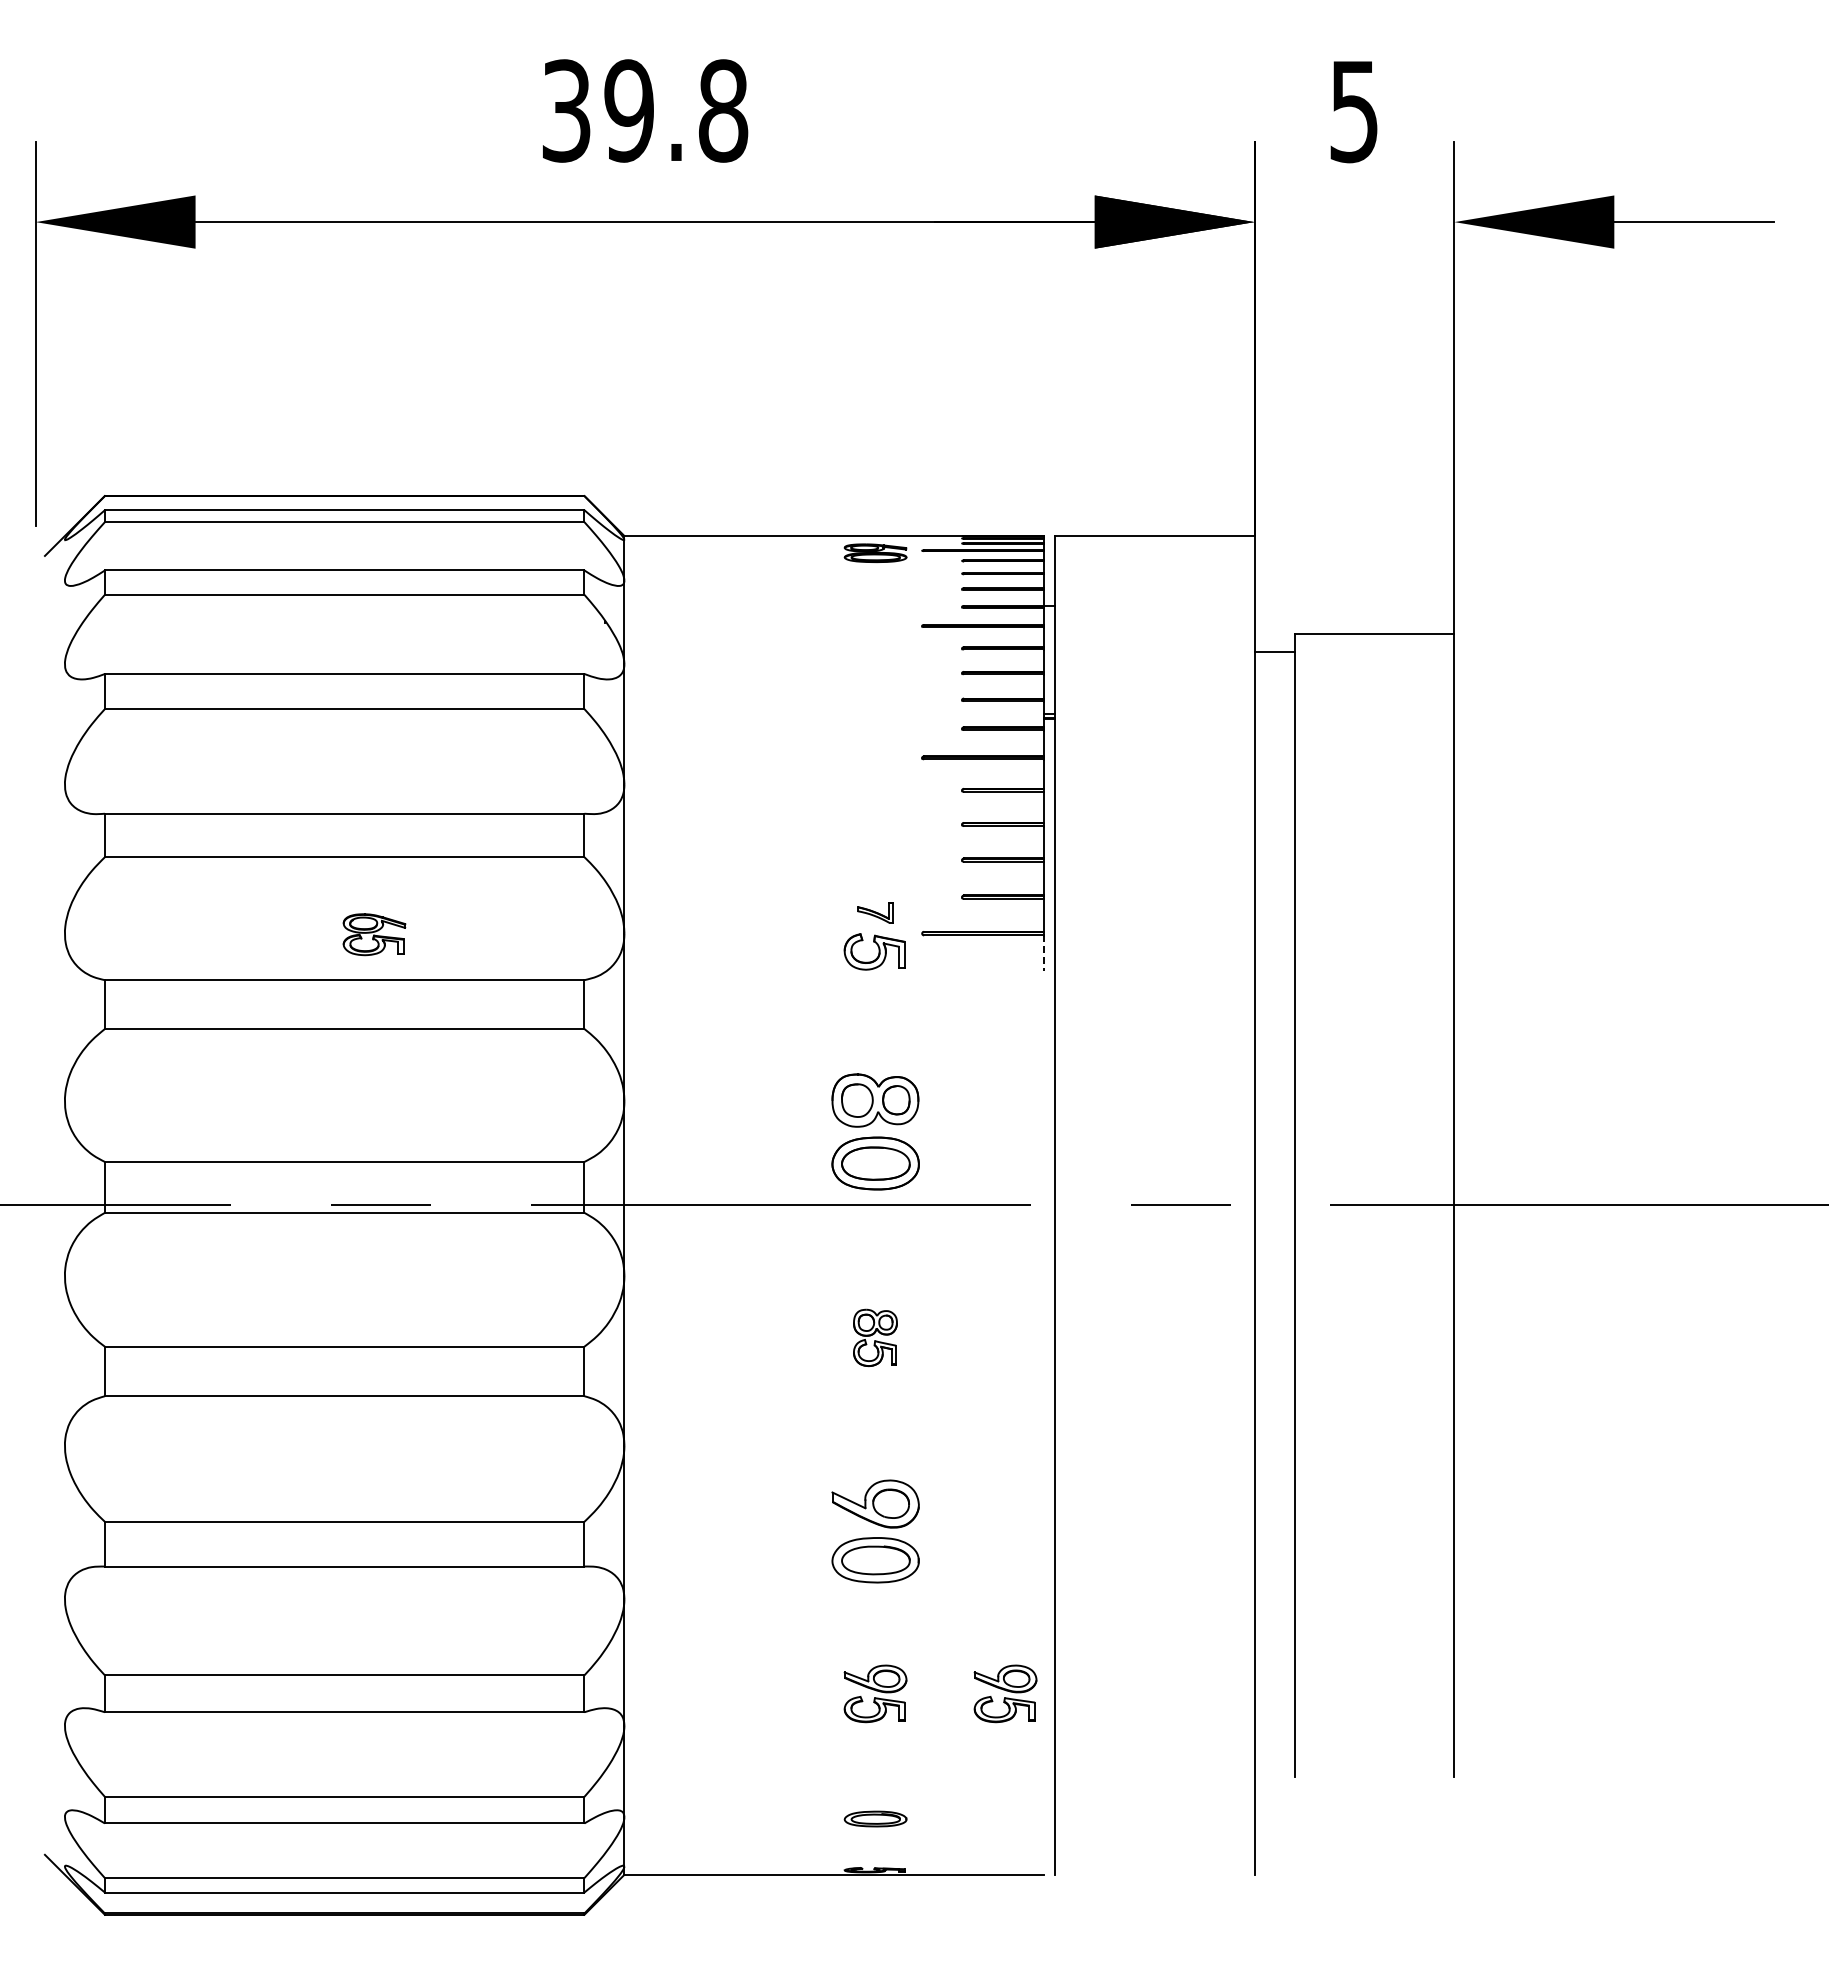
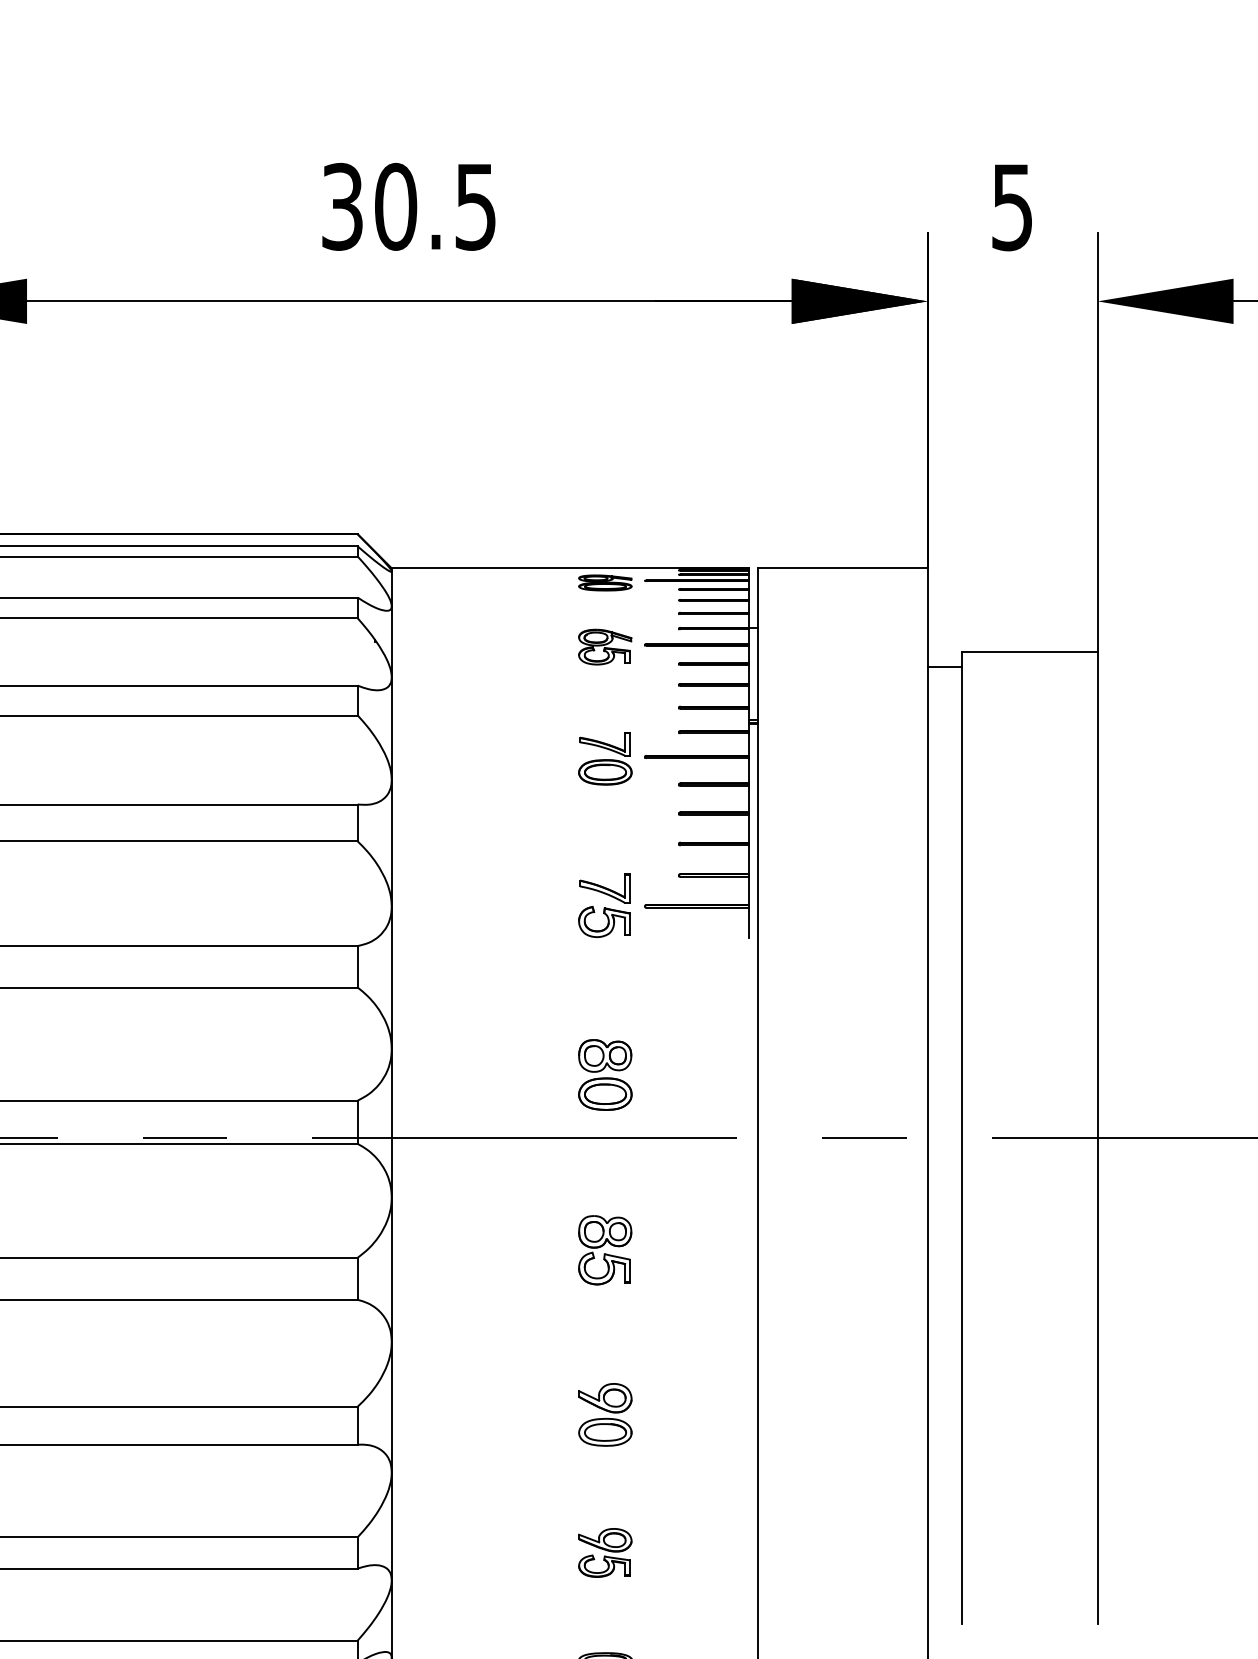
text: (676, 110) -> (436, 206), 39.8 -> 30.5
part: (875, 759) -> (605, 758), added
part: (875, 912) -> (605, 888), size x1.67
part: (374, 934) -> (605, 646), moved
line: (1044, 953) -> (748, 923), dashed -> solid
part: (875, 1131) -> (605, 1074), size x0.71
part: (875, 1337) -> (605, 1249), size x1.43
part: (875, 1531) -> (605, 1414), size x0.71
part: (1005, 1693) -> (715, 1552), removed

